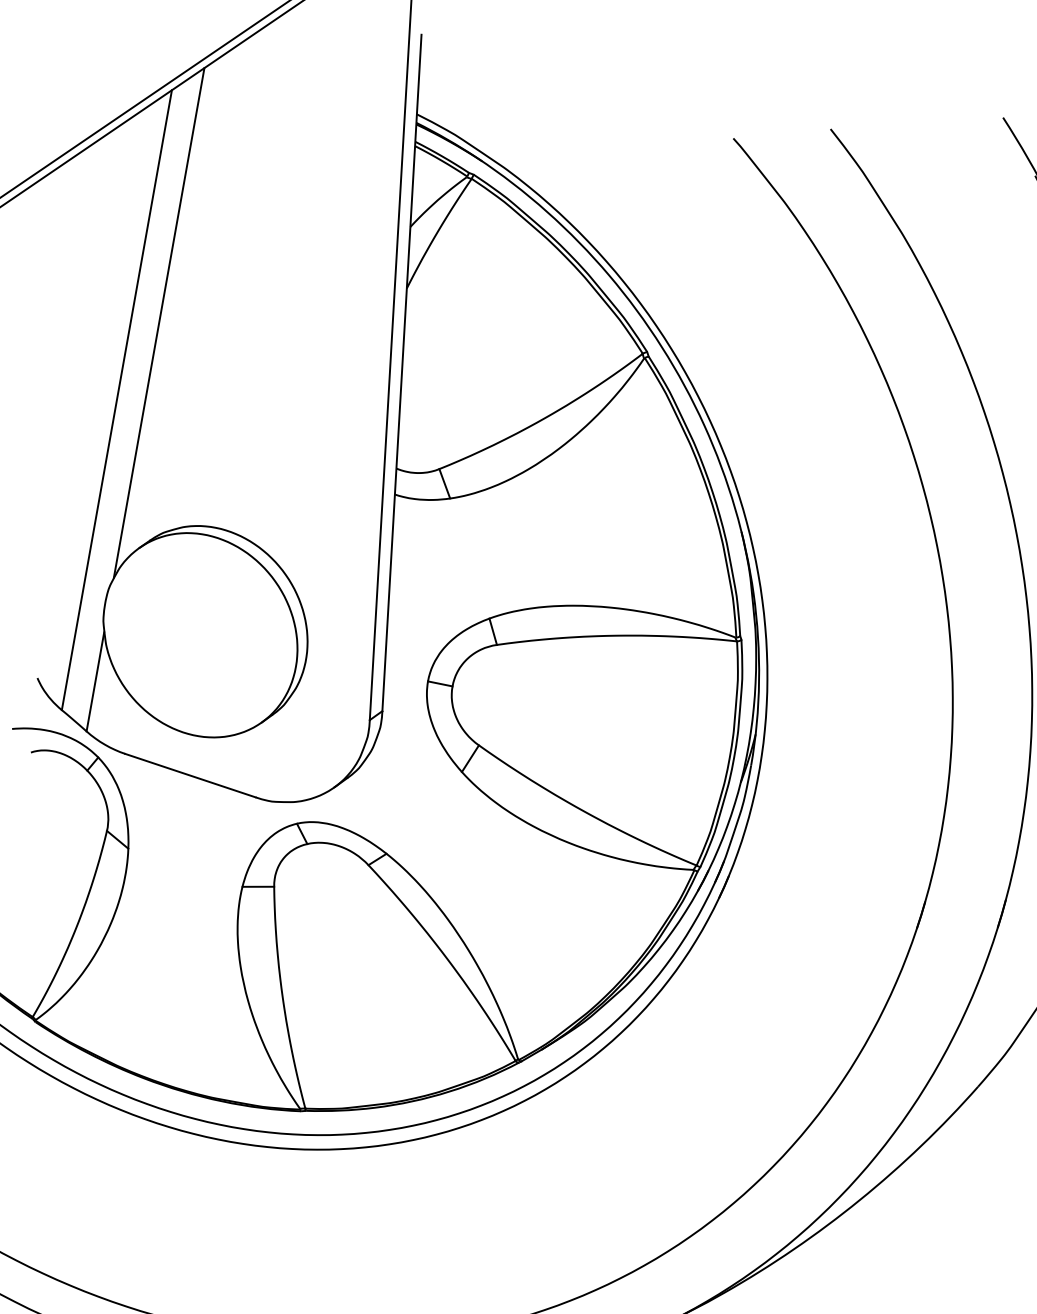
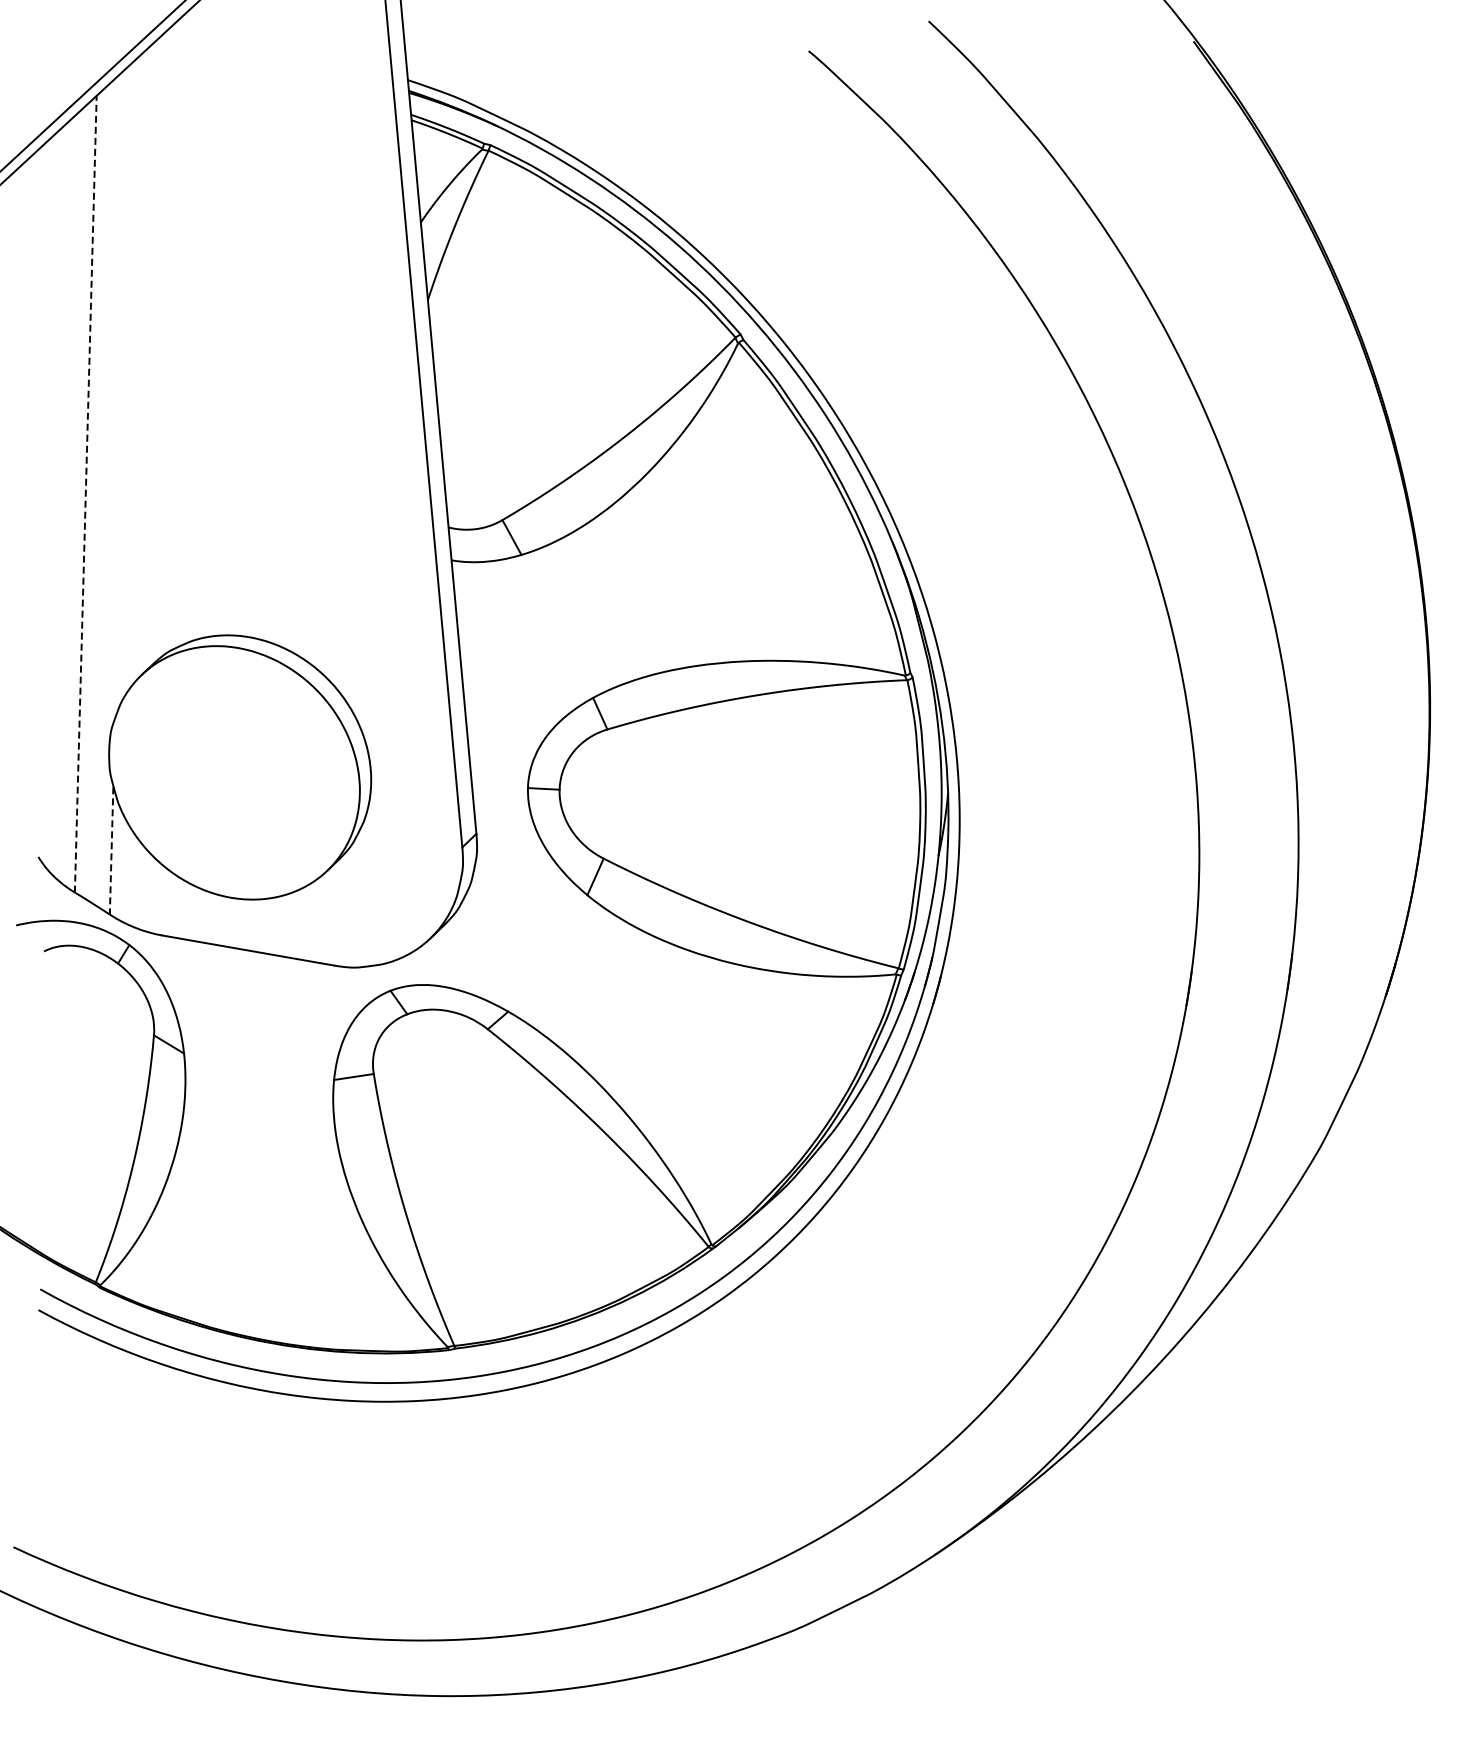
line: (159, 322) -> (124, 389), removed
line: (116, 400) -> (85, 494), solid -> dashed
line: (95, 681) -> (111, 850), solid -> dashed

